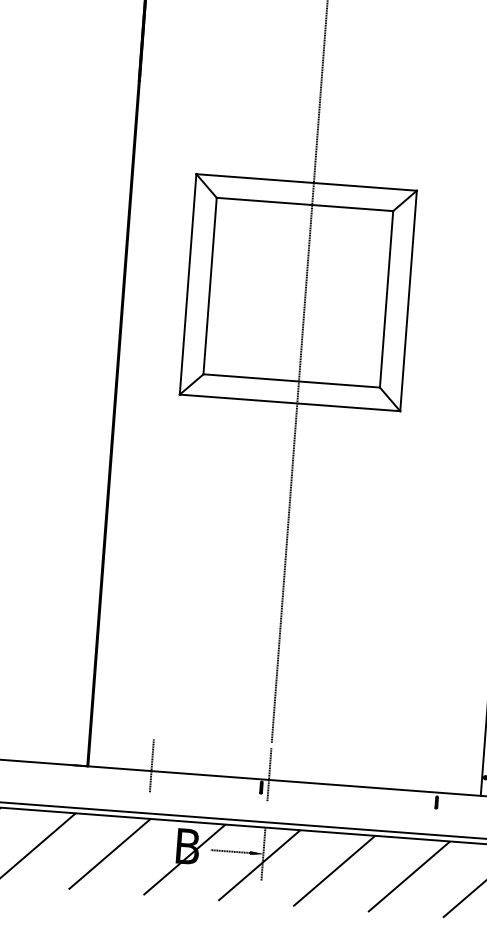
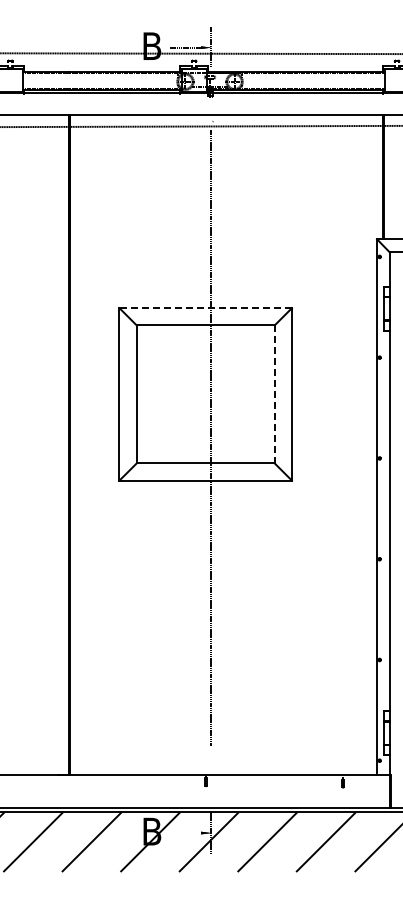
line: (306, 182) -> (205, 308), solid -> dashed
line: (386, 299) -> (274, 394), solid -> dashed
line: (151, 765) -> (119, 770), removed
line: (269, 774) -> (211, 770), removed
line: (230, 852) -> (185, 833), removed

